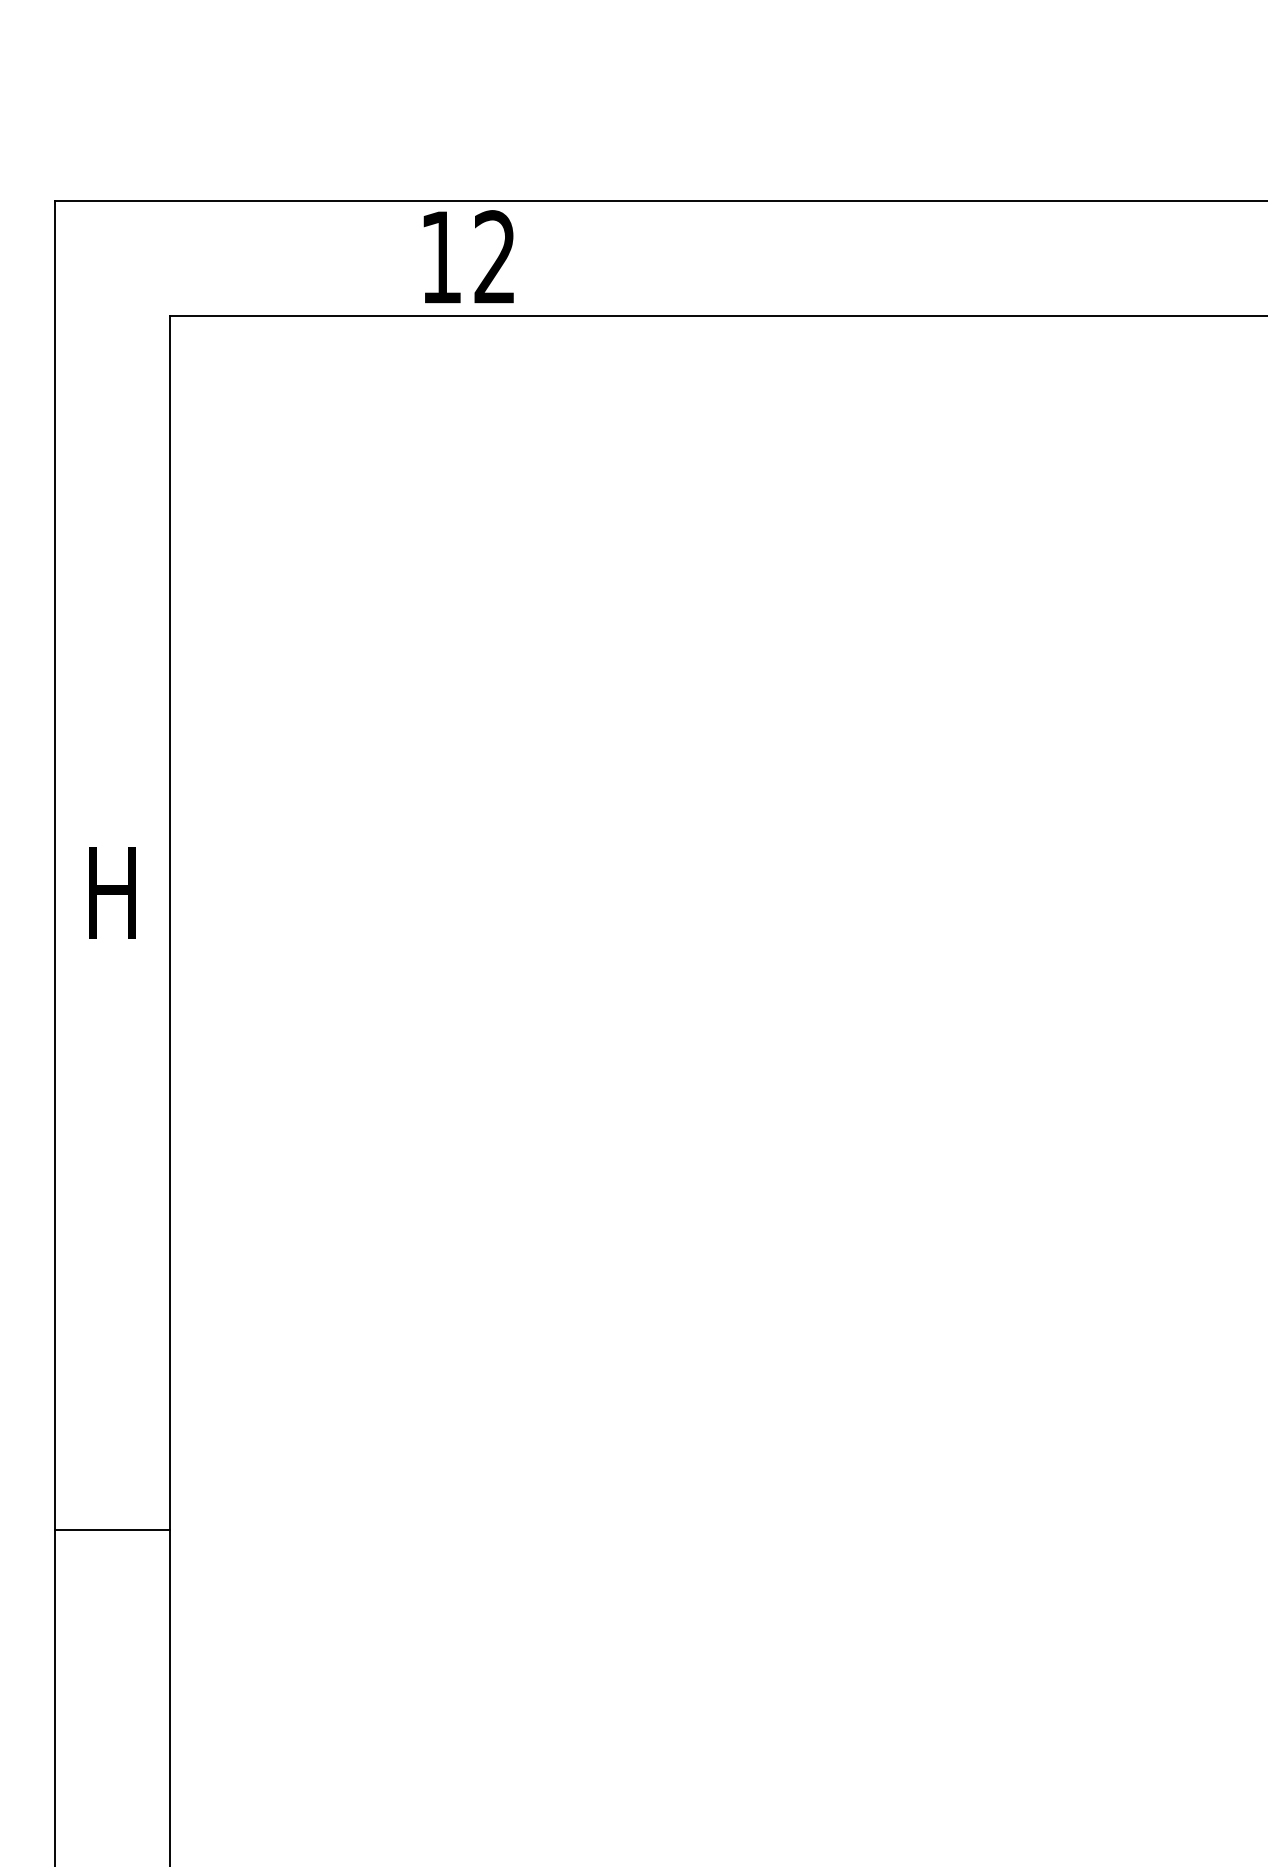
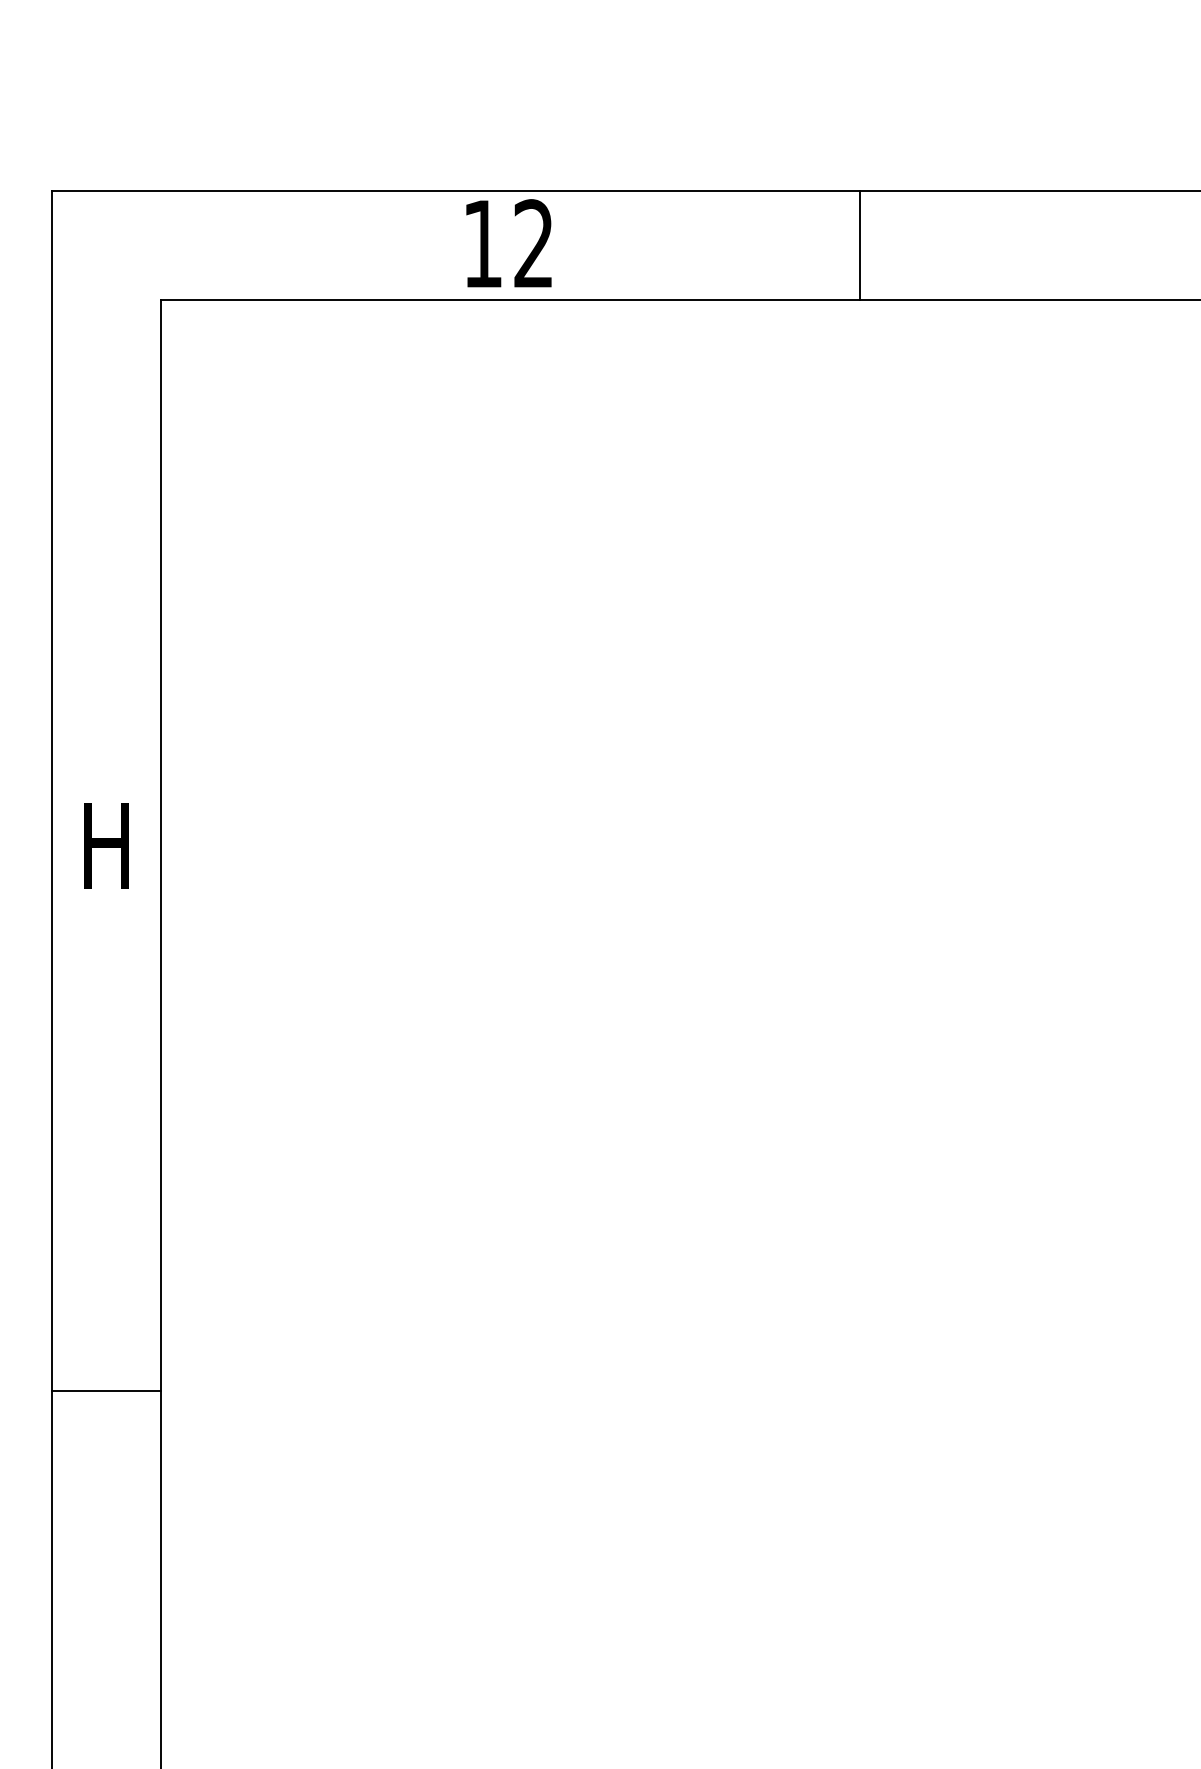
text: (468, 256) -> (508, 243), moved
line: (907, 257) -> (859, 244), added
line: (112, 1529) -> (106, 1391), moved

